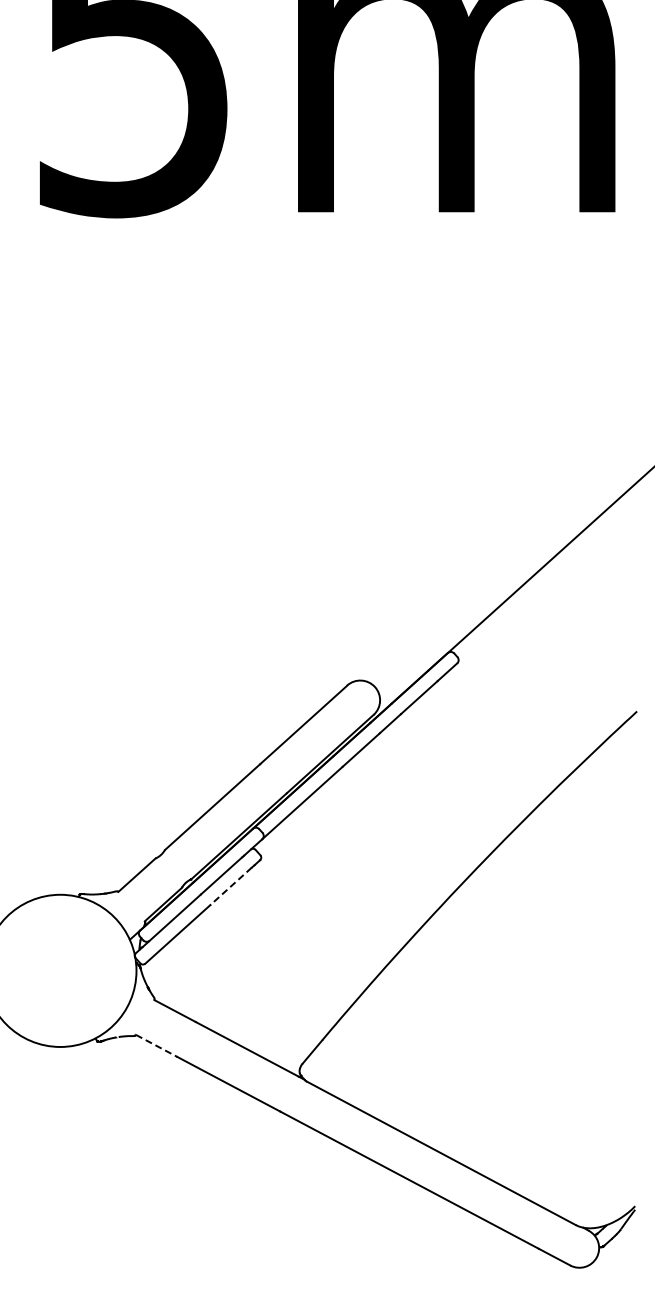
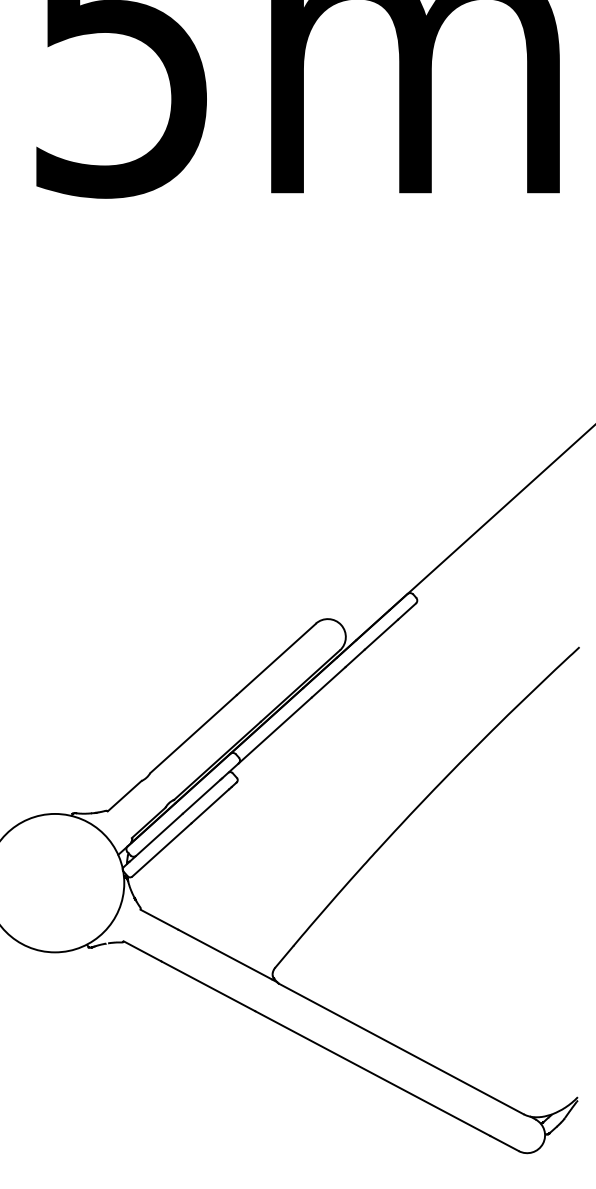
line: (231, 886) -> (210, 806), dashed -> solid
line: (157, 1046) -> (143, 951), dashed -> solid

